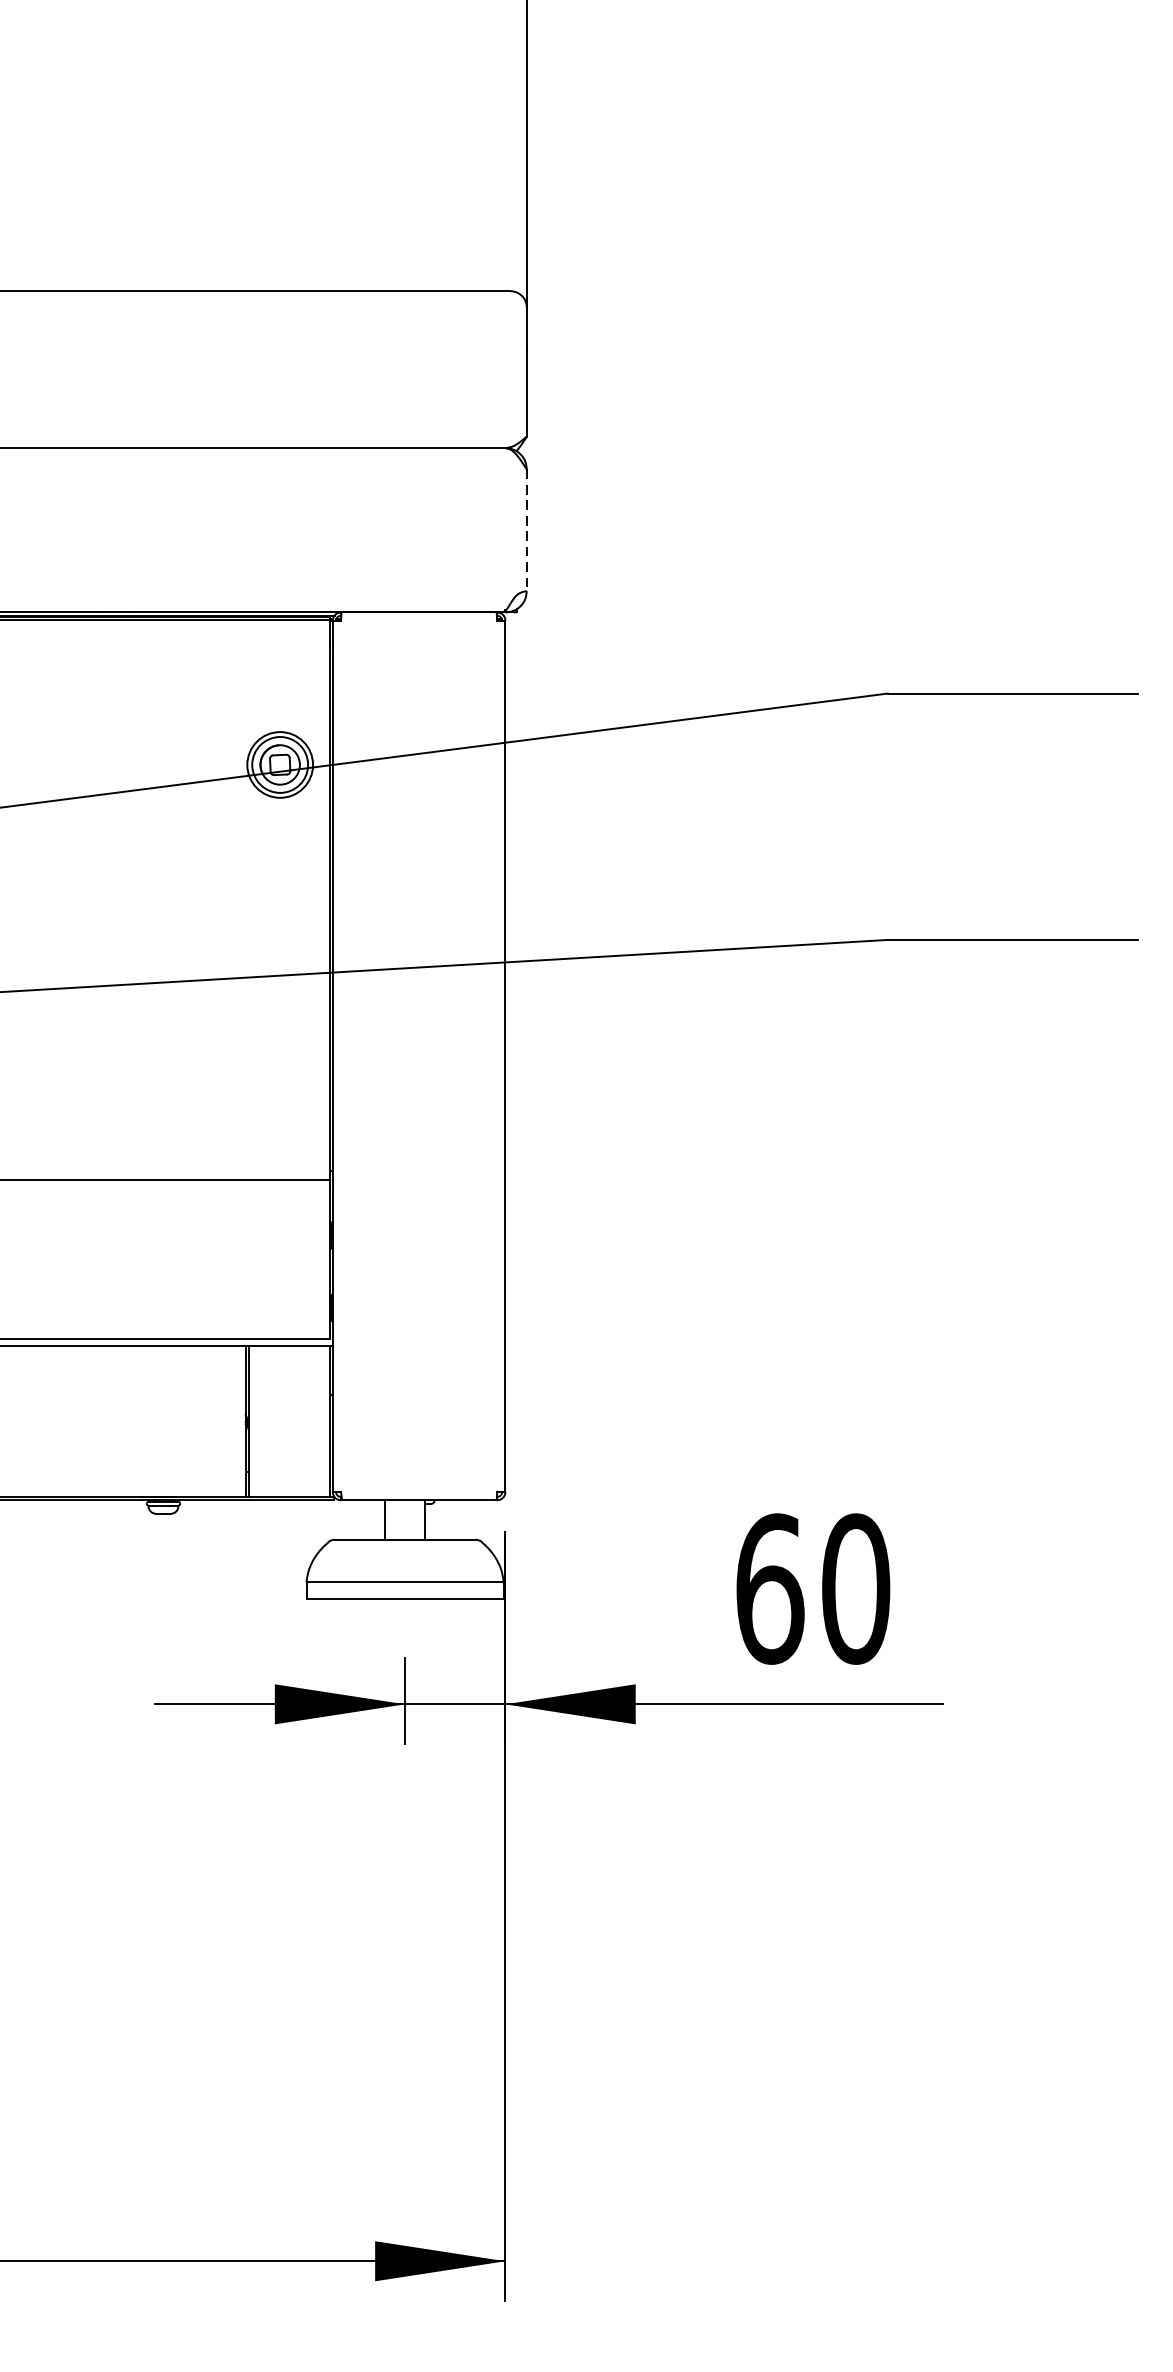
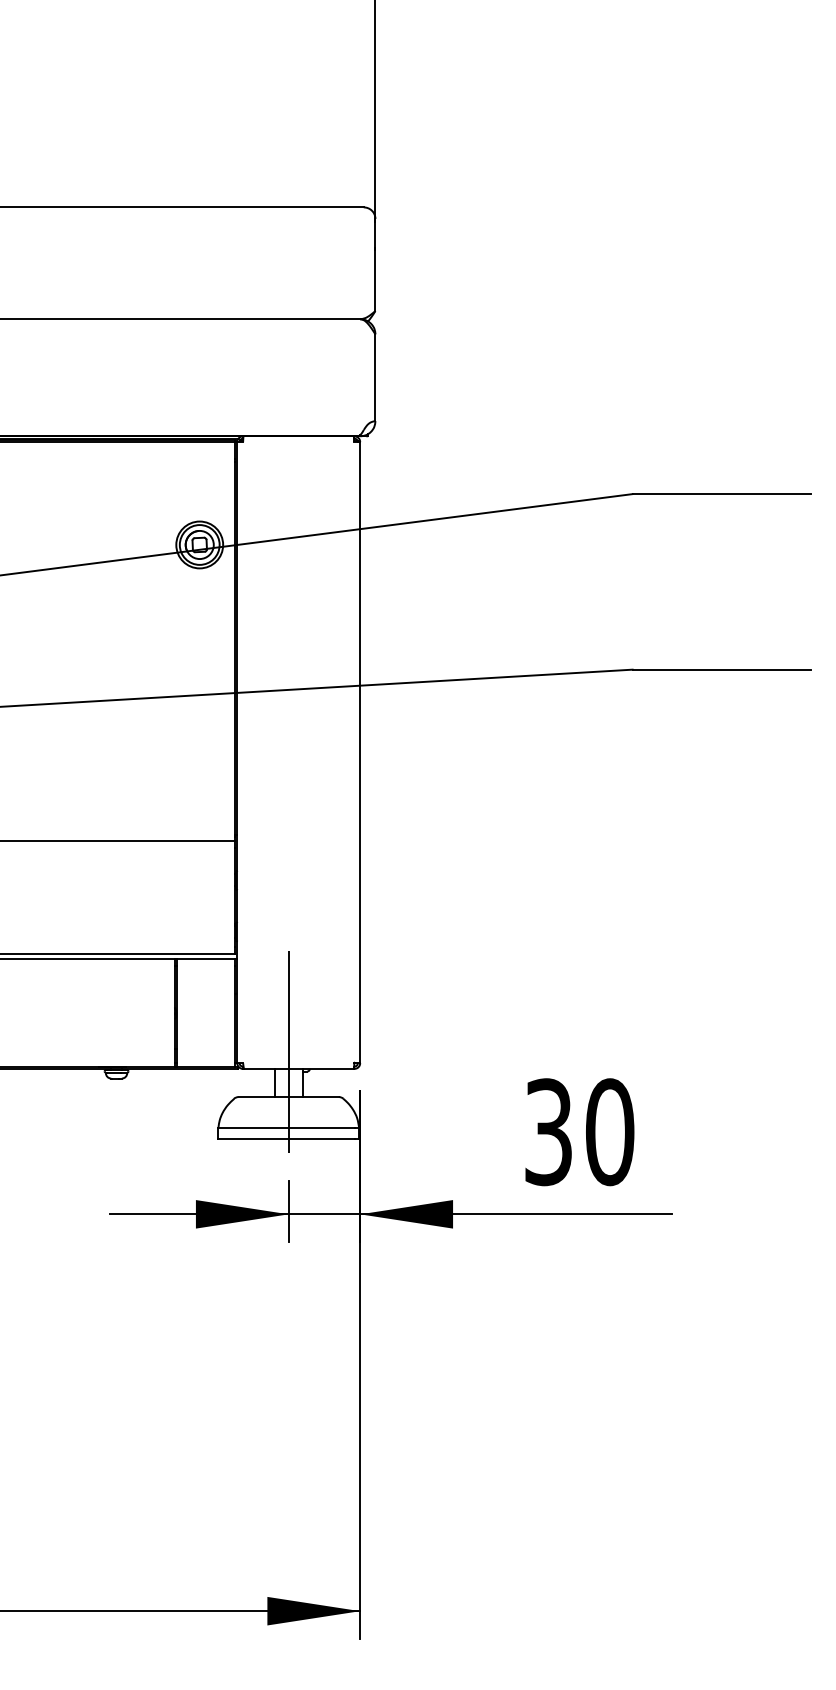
line: (526, 531) -> (375, 378), dashed -> solid
line: (404, 1475) -> (288, 1051), added
text: (771, 1589) -> (549, 1132), 60 -> 30

